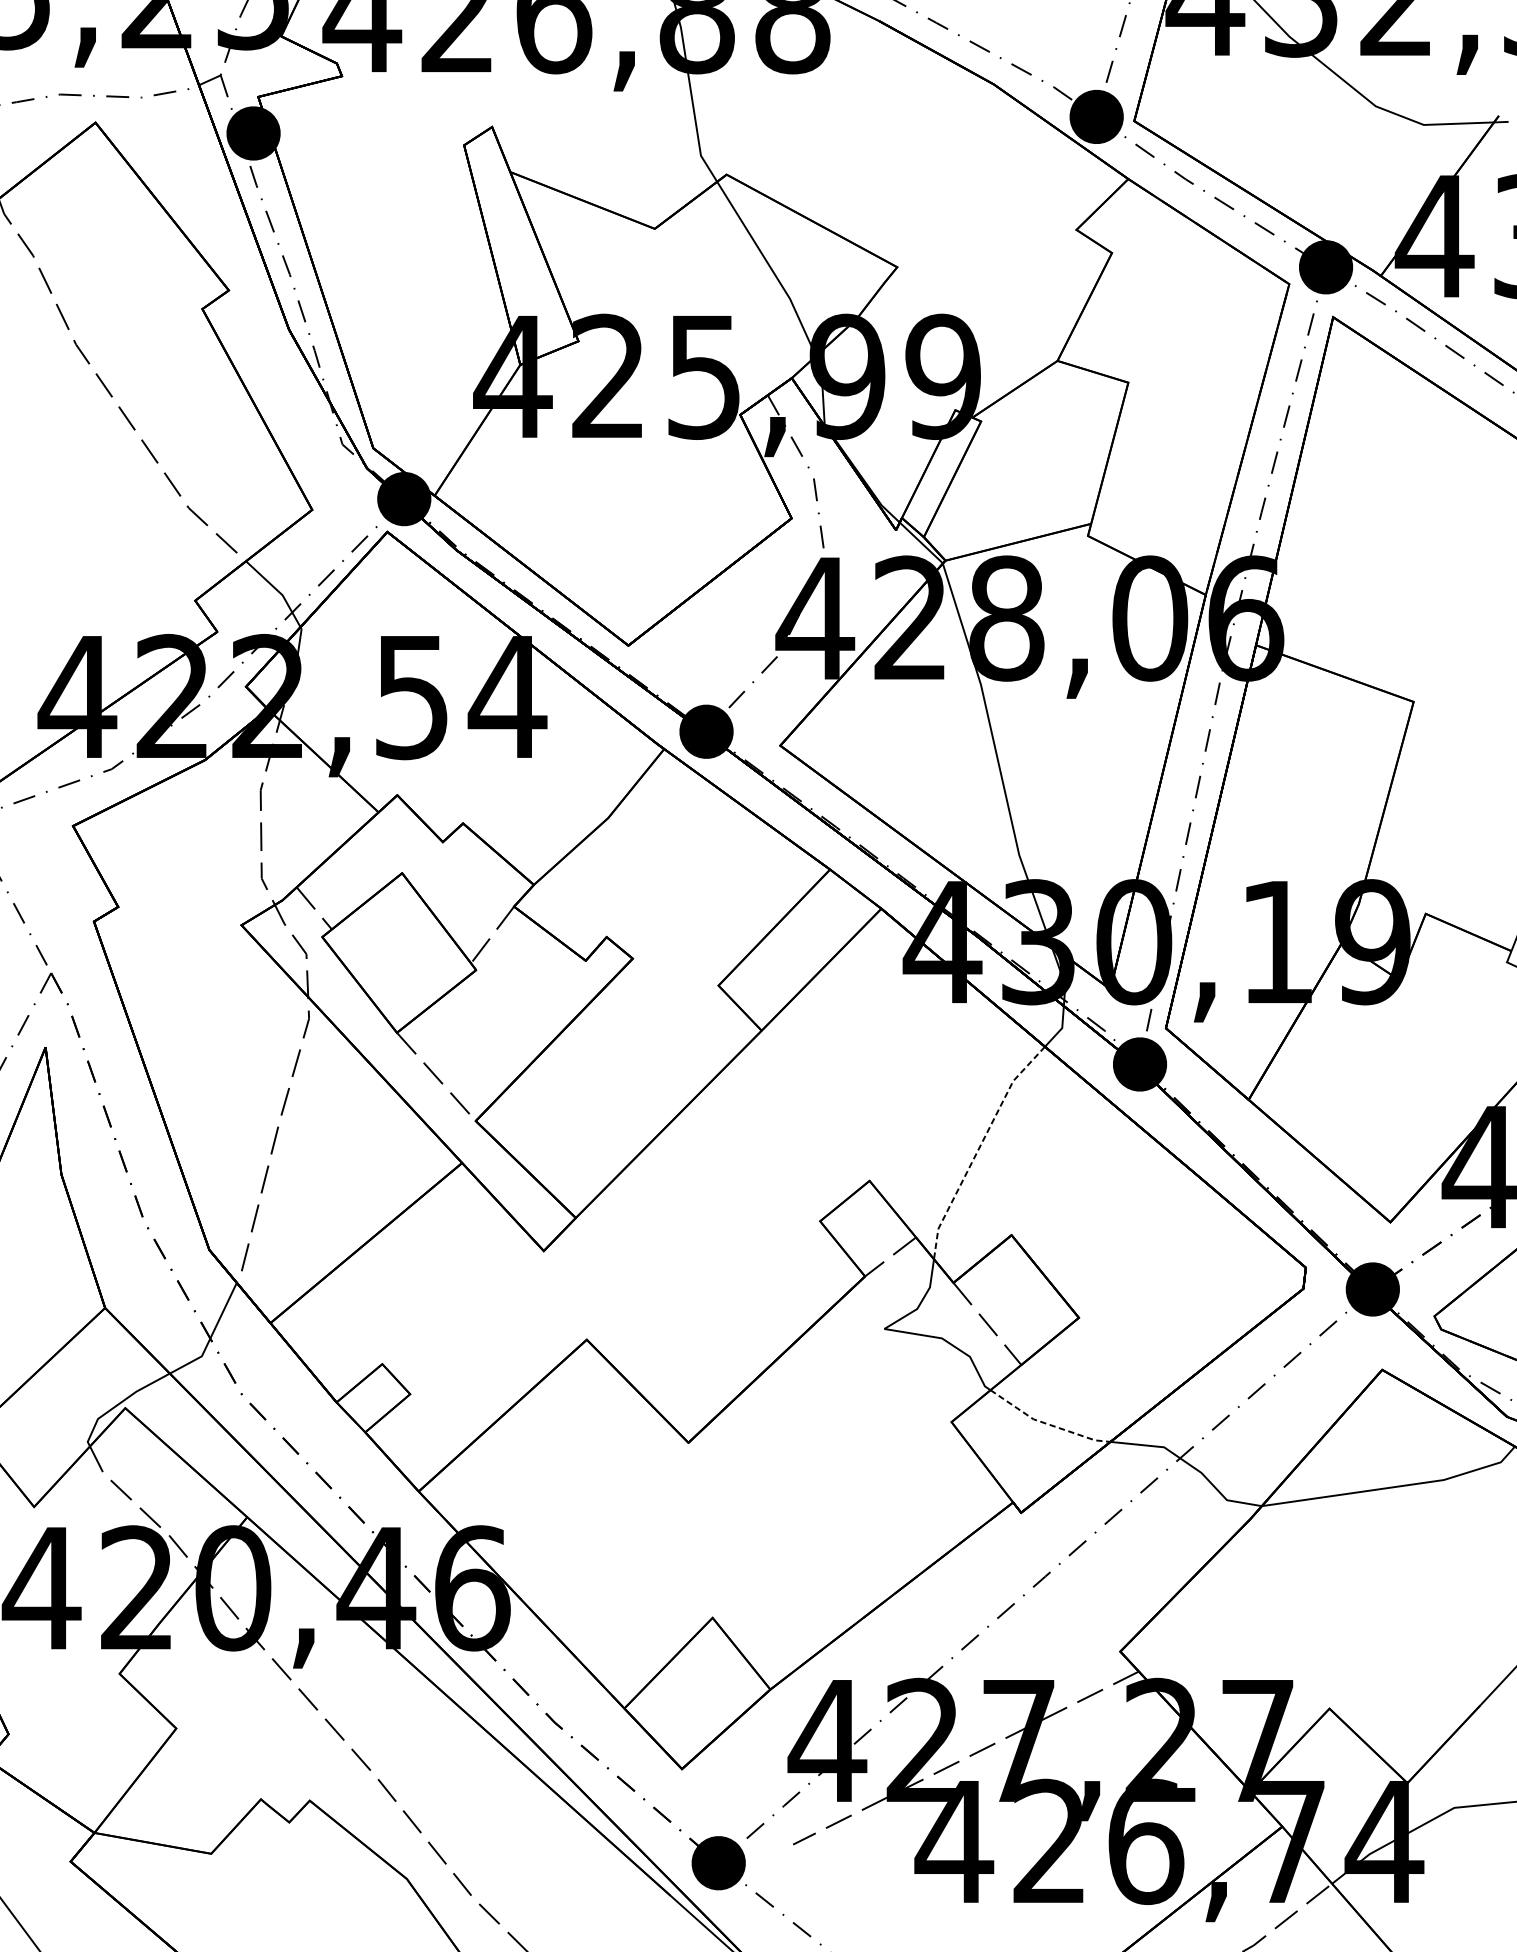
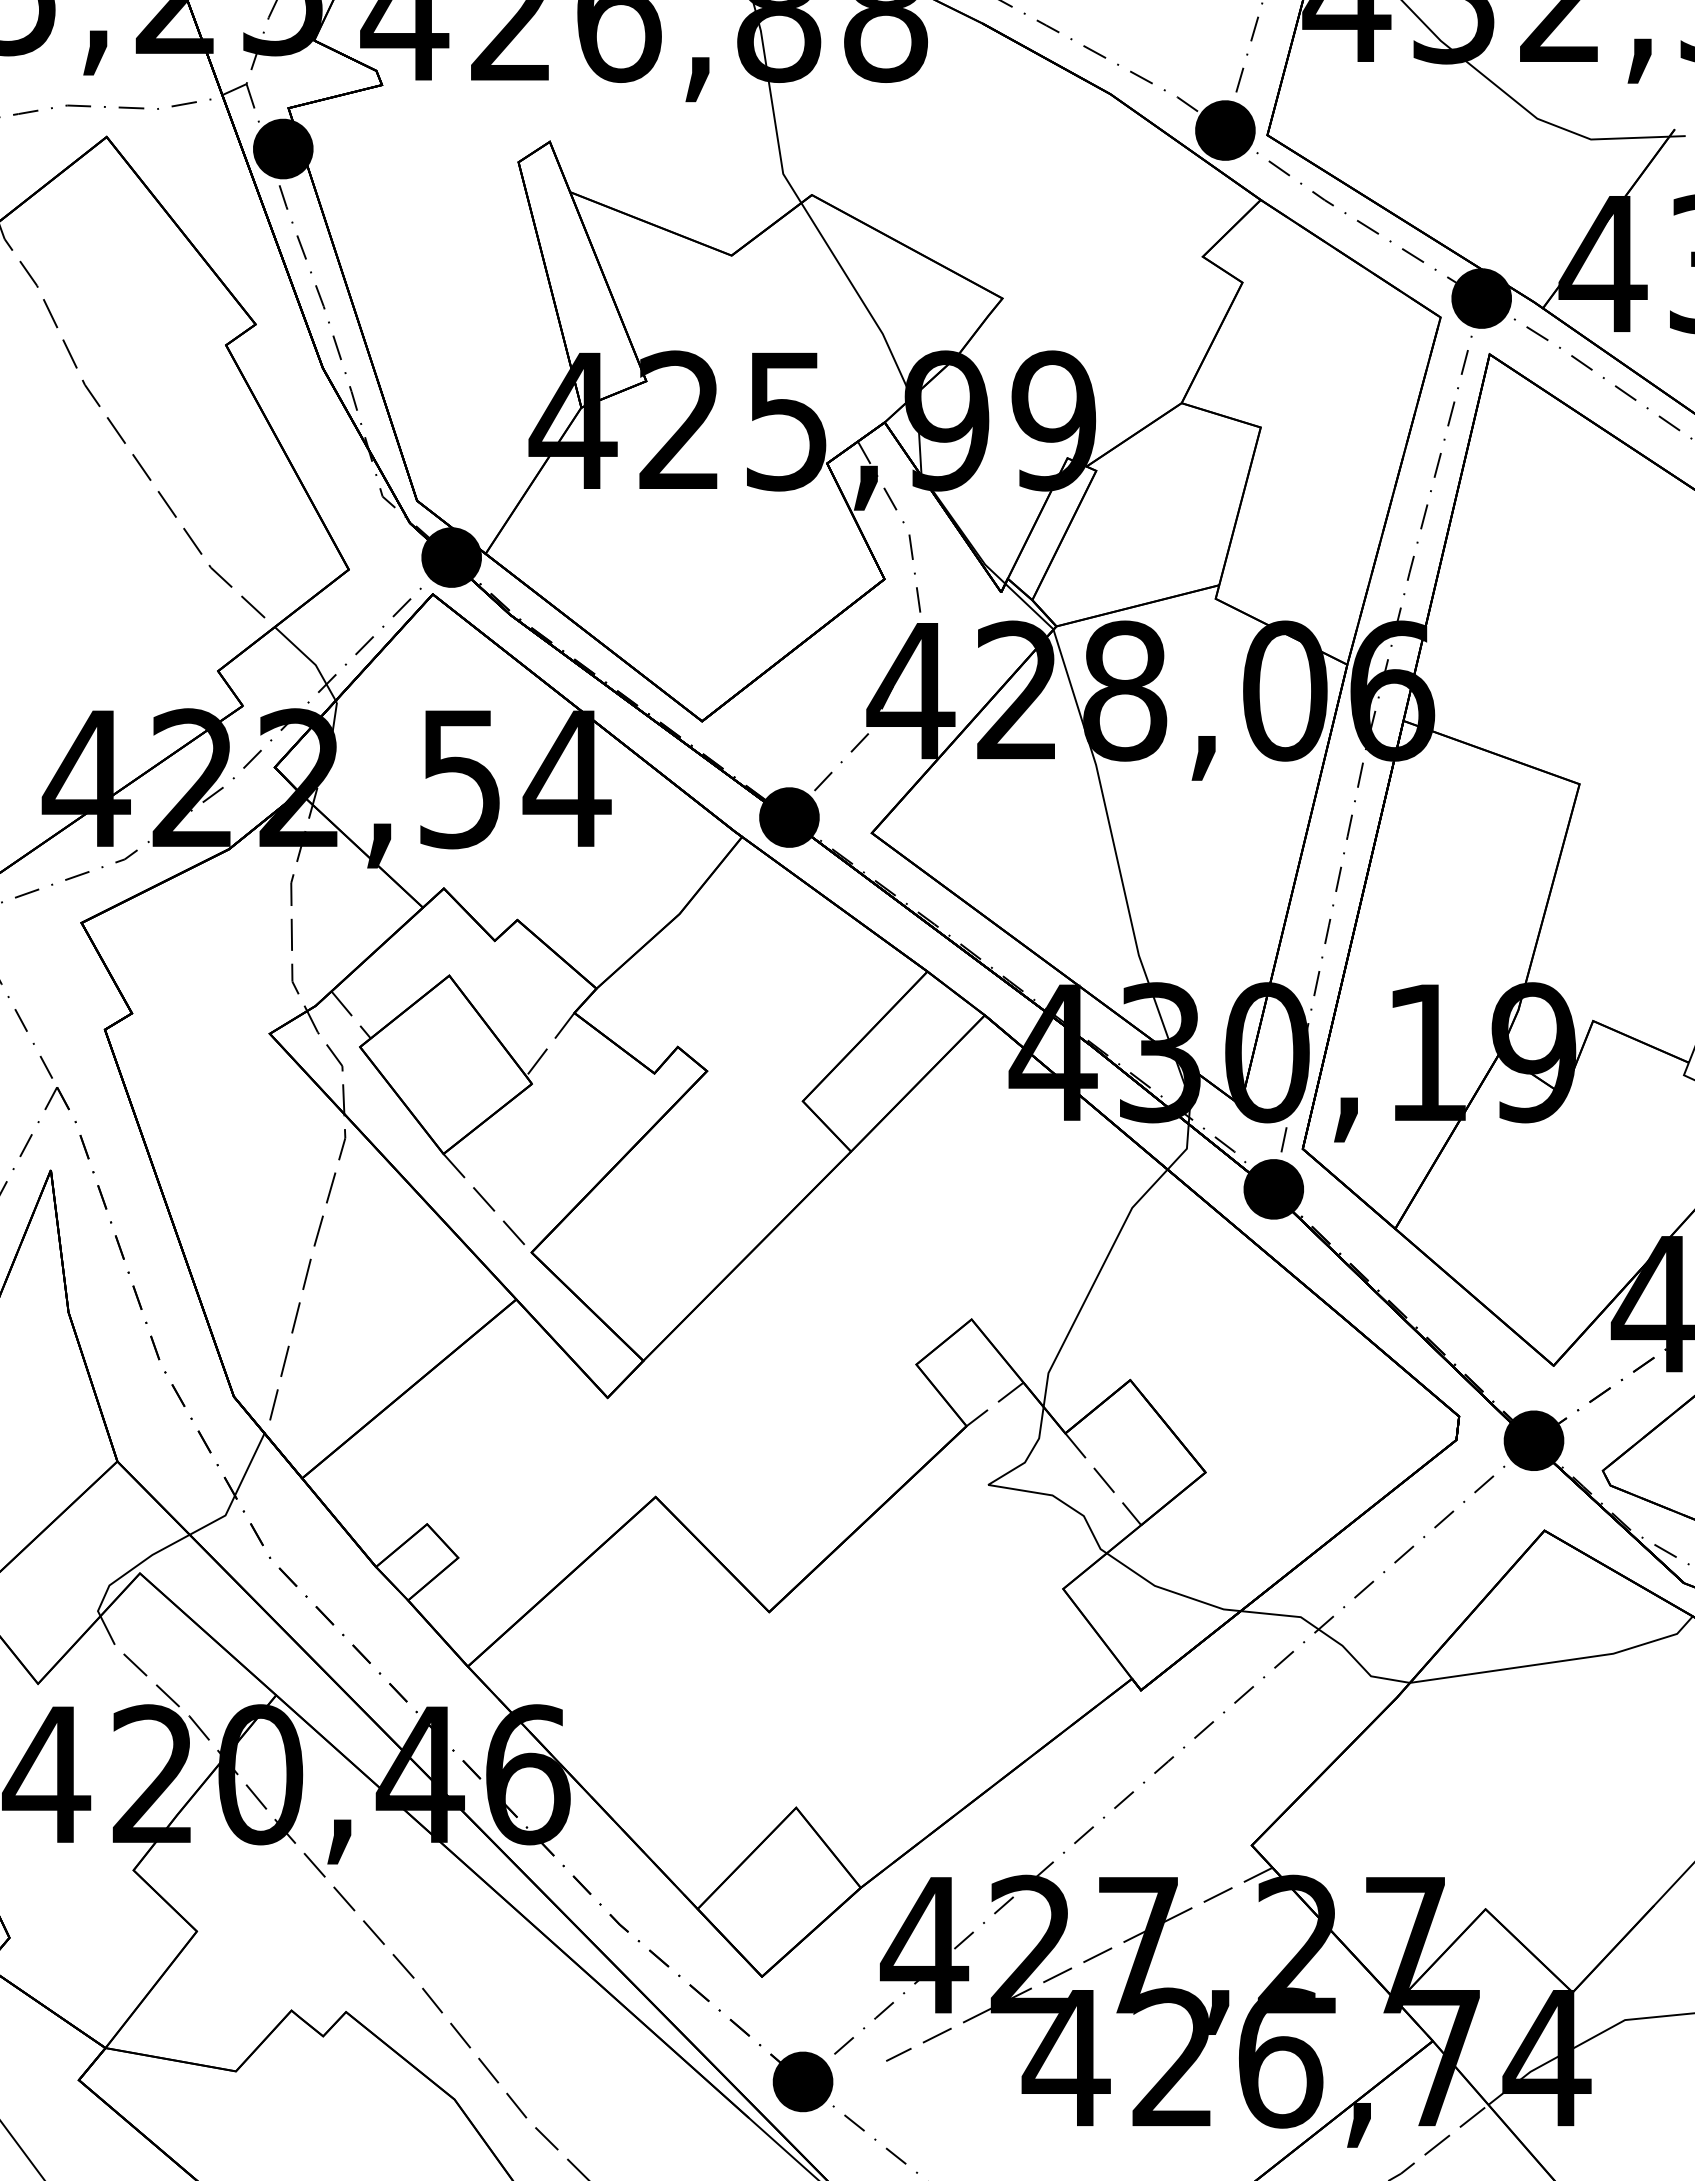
line: (979, 1147) -> (1094, 1282), dashed -> solid
line: (1047, 1424) -> (1170, 1591), dashed -> solid

